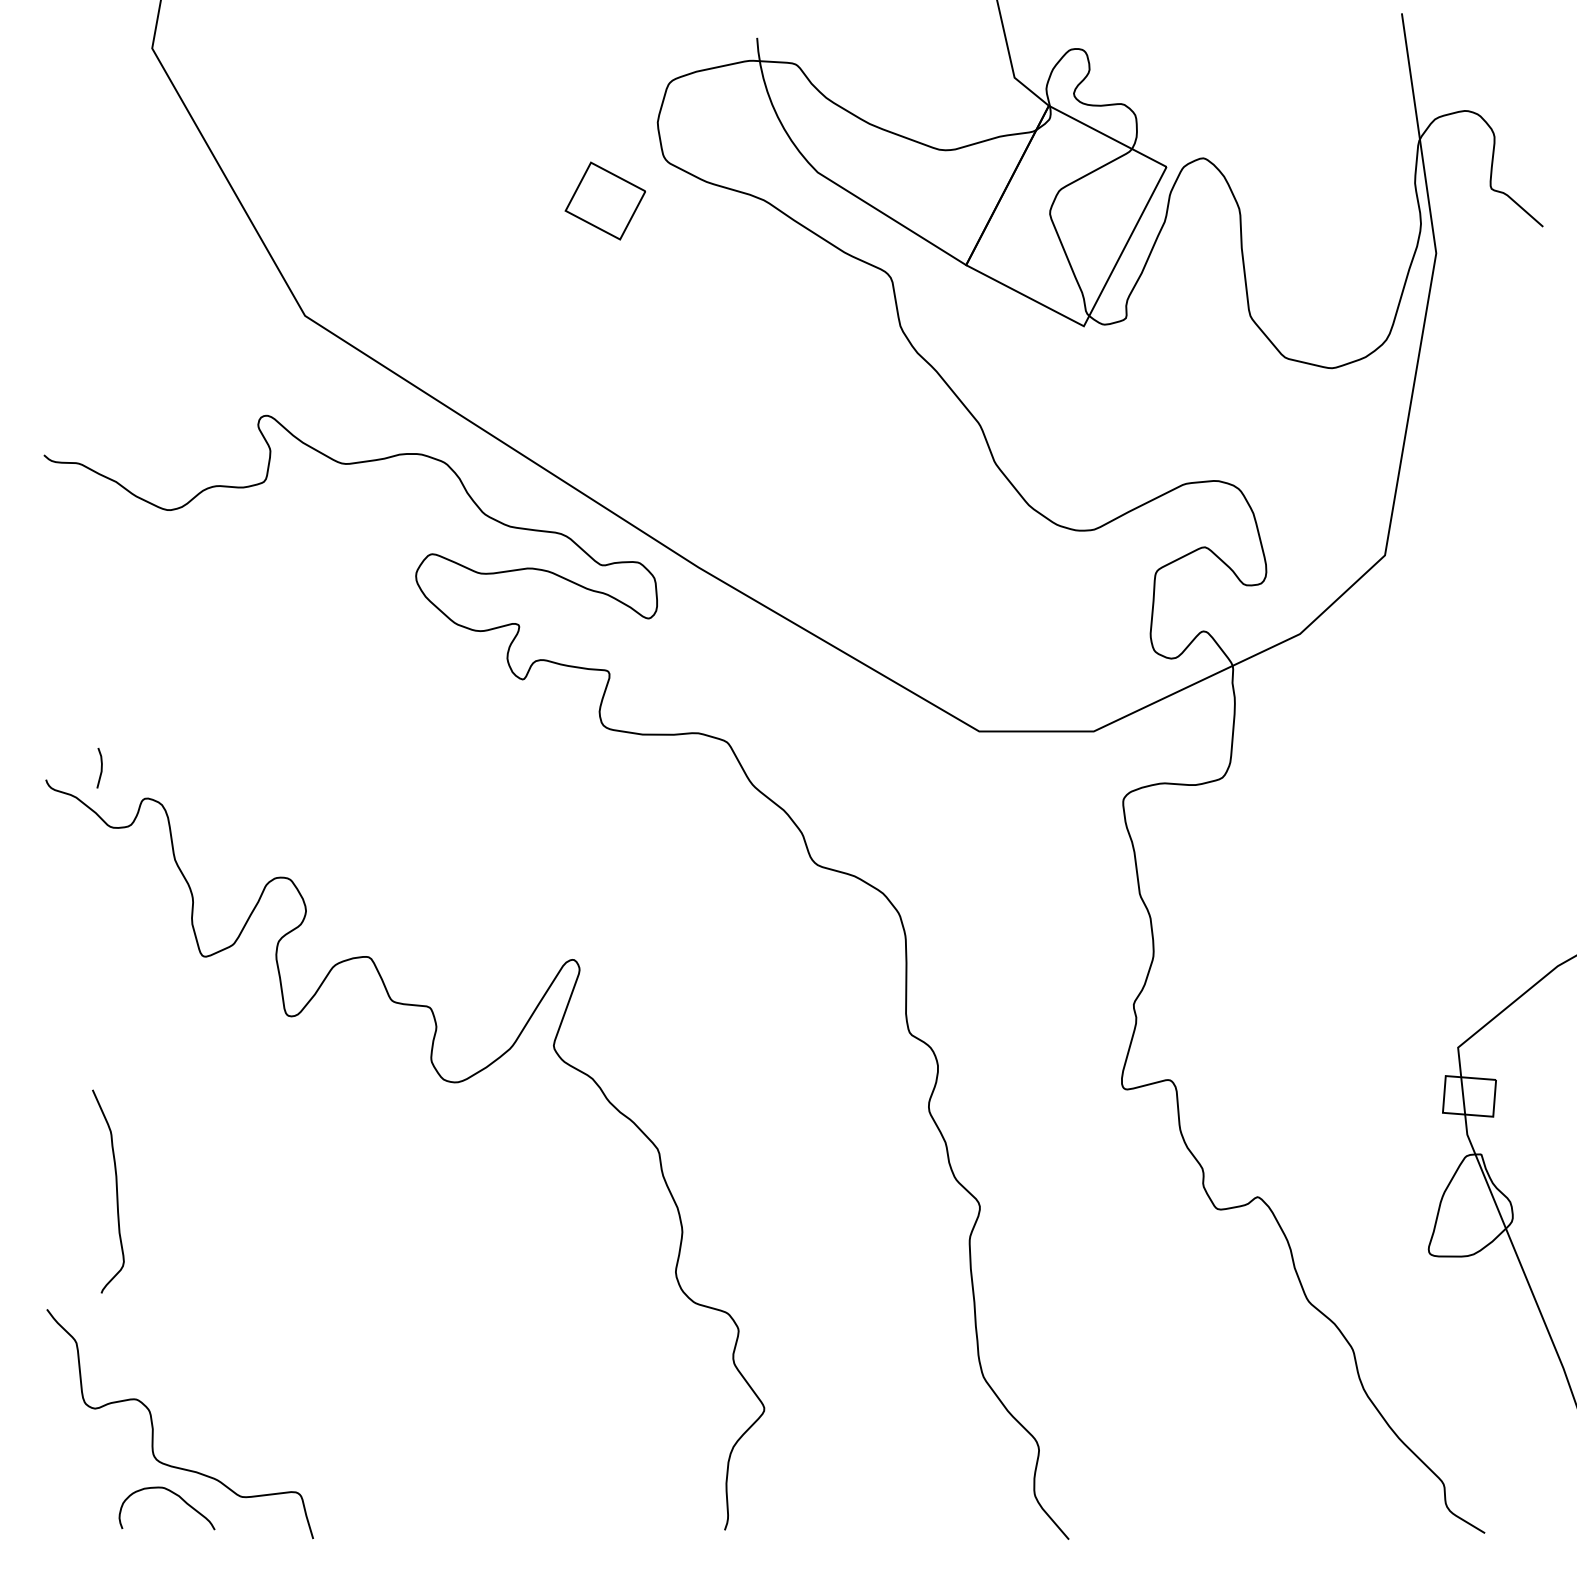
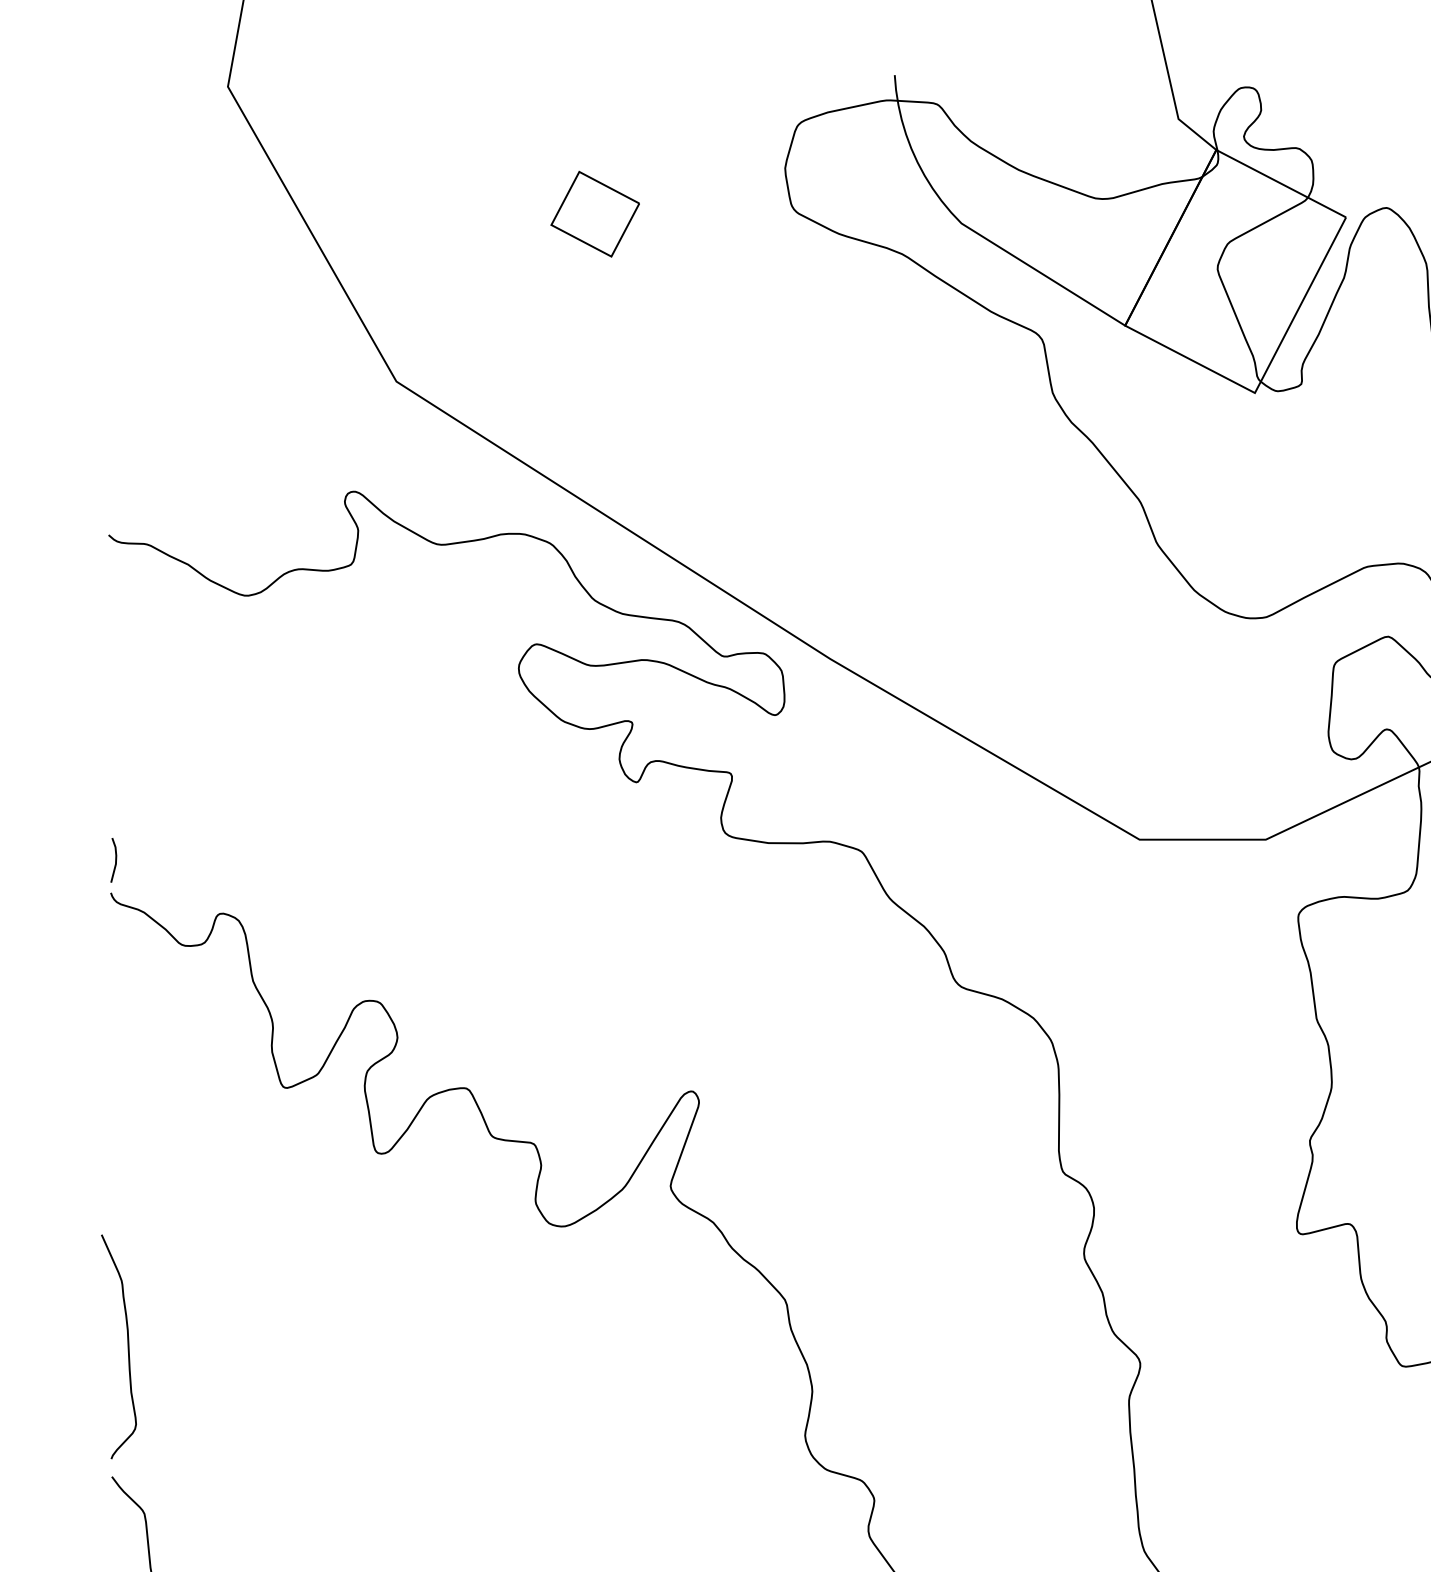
part: (604, 200) -> (594, 213), moved
line: (100, 768) -> (114, 860), moved
curve: (116, 1191) -> (127, 1346), moved

